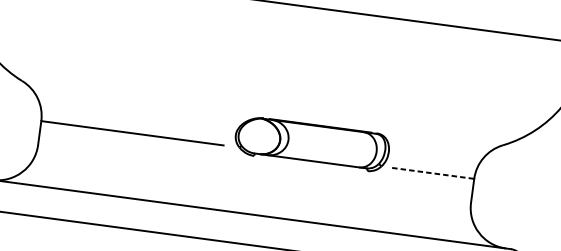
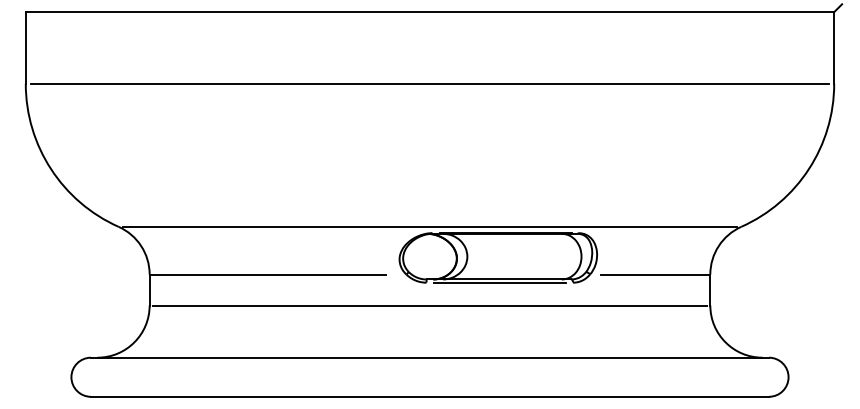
line: (262, 112) -> (429, 226), added
line: (311, 163) -> (500, 282), added
line: (254, 173) -> (429, 305), added
line: (431, 173) -> (655, 274), dashed -> solid

